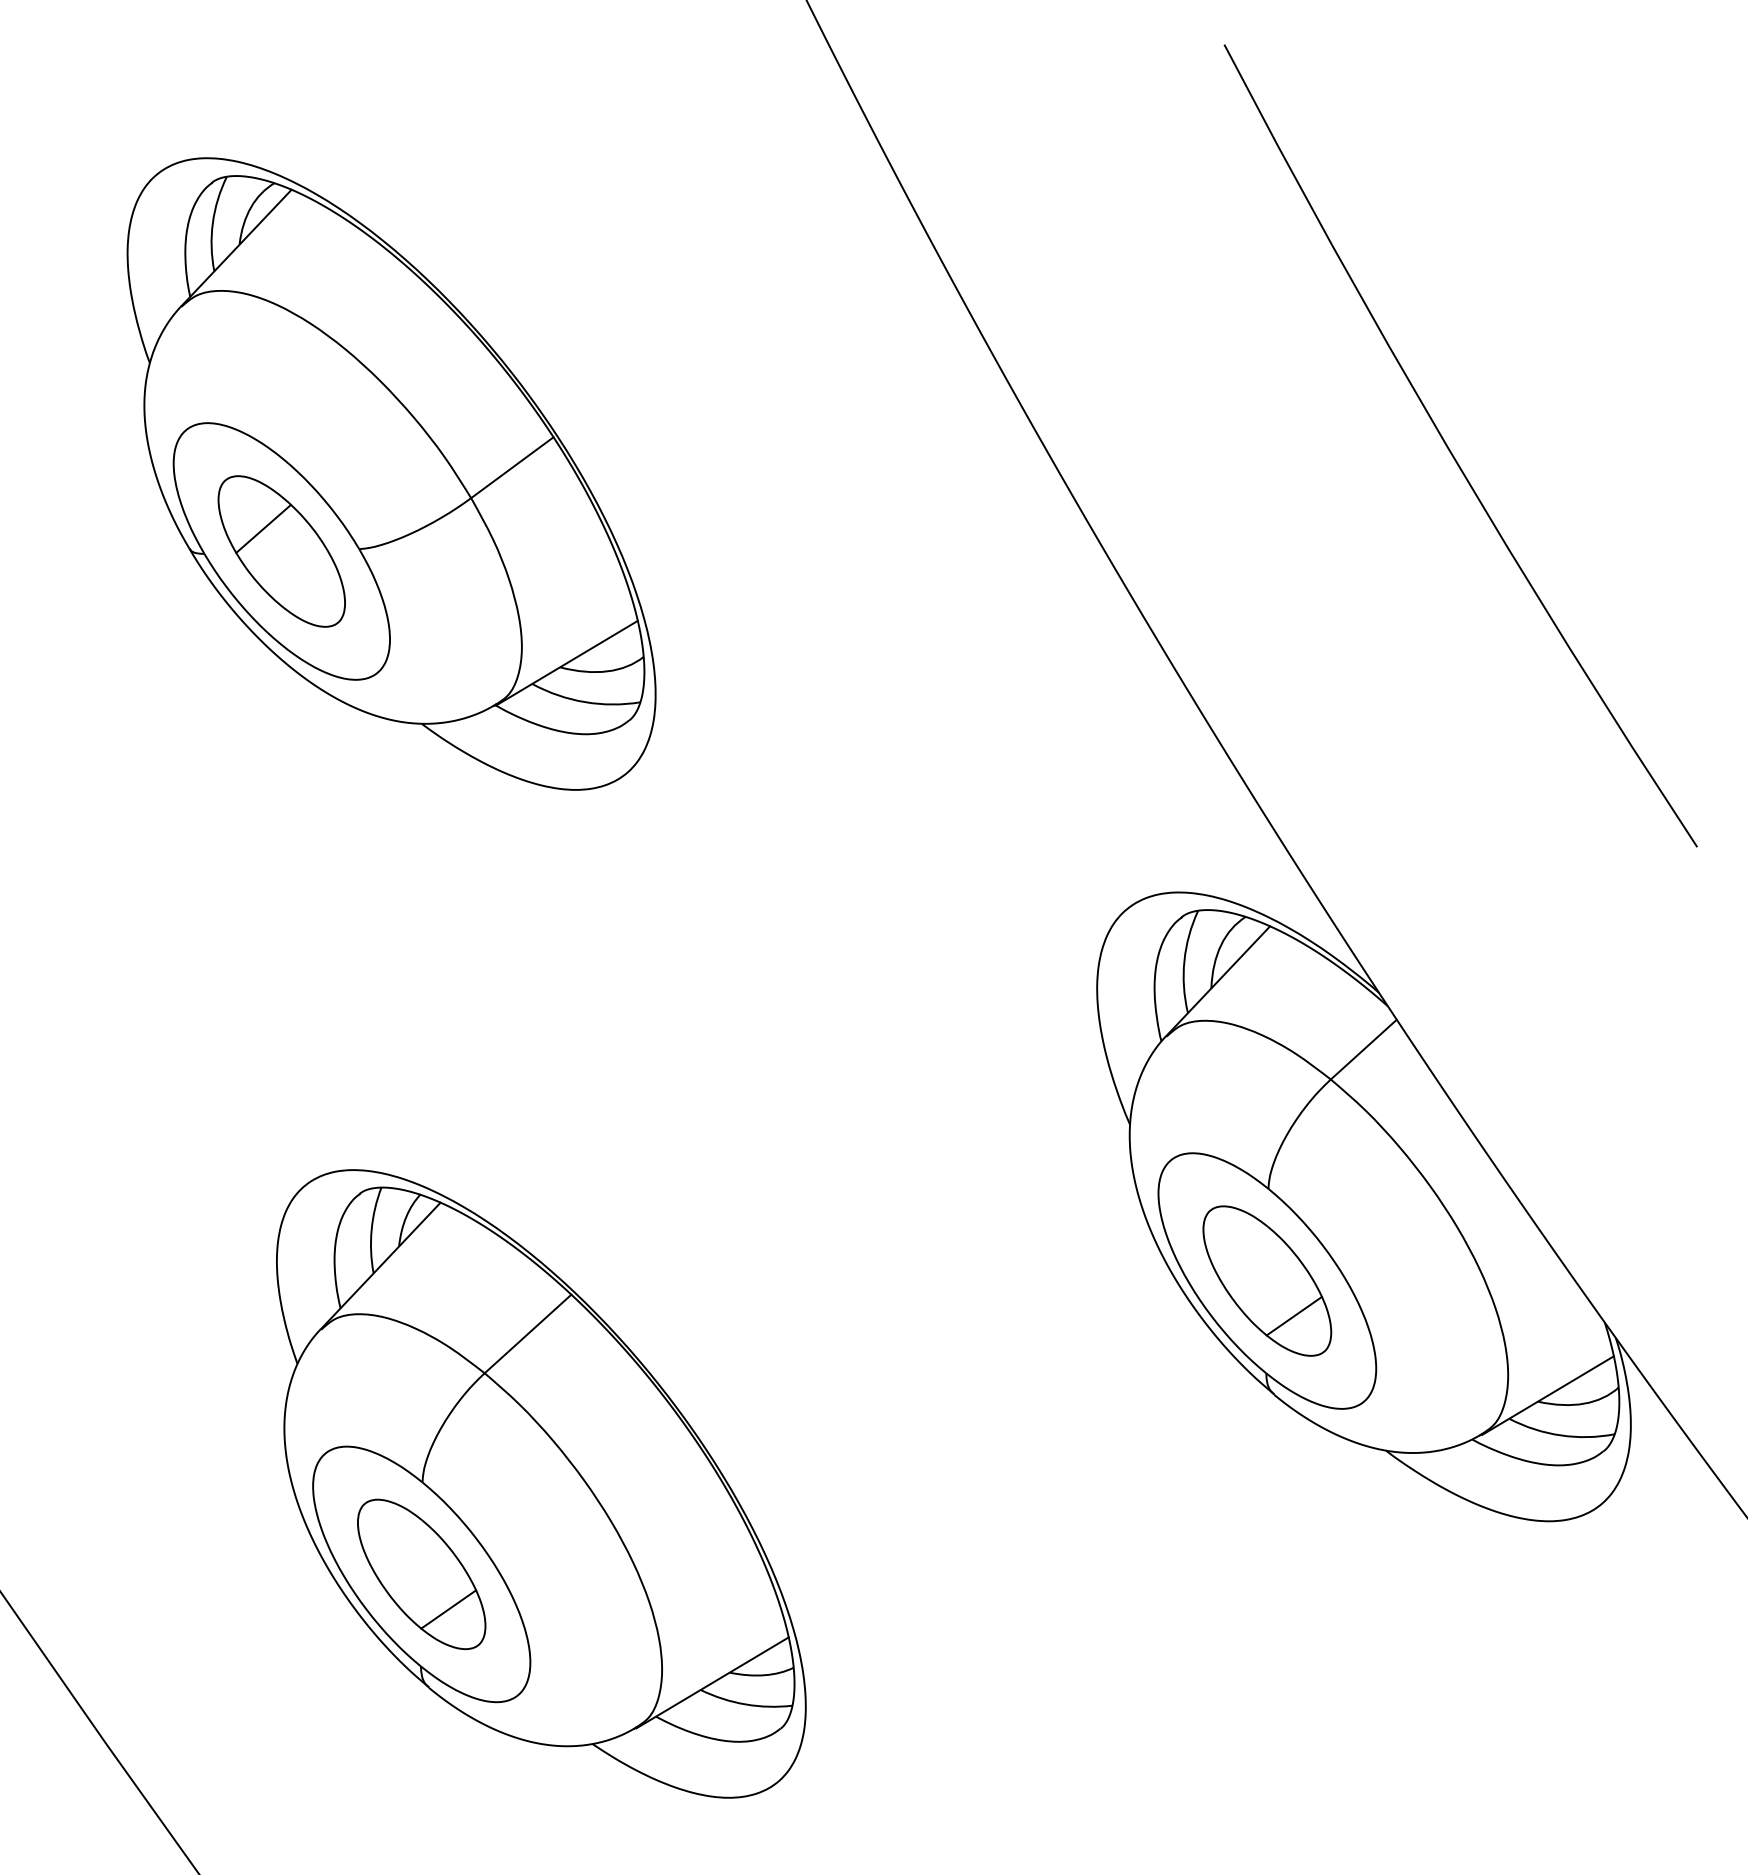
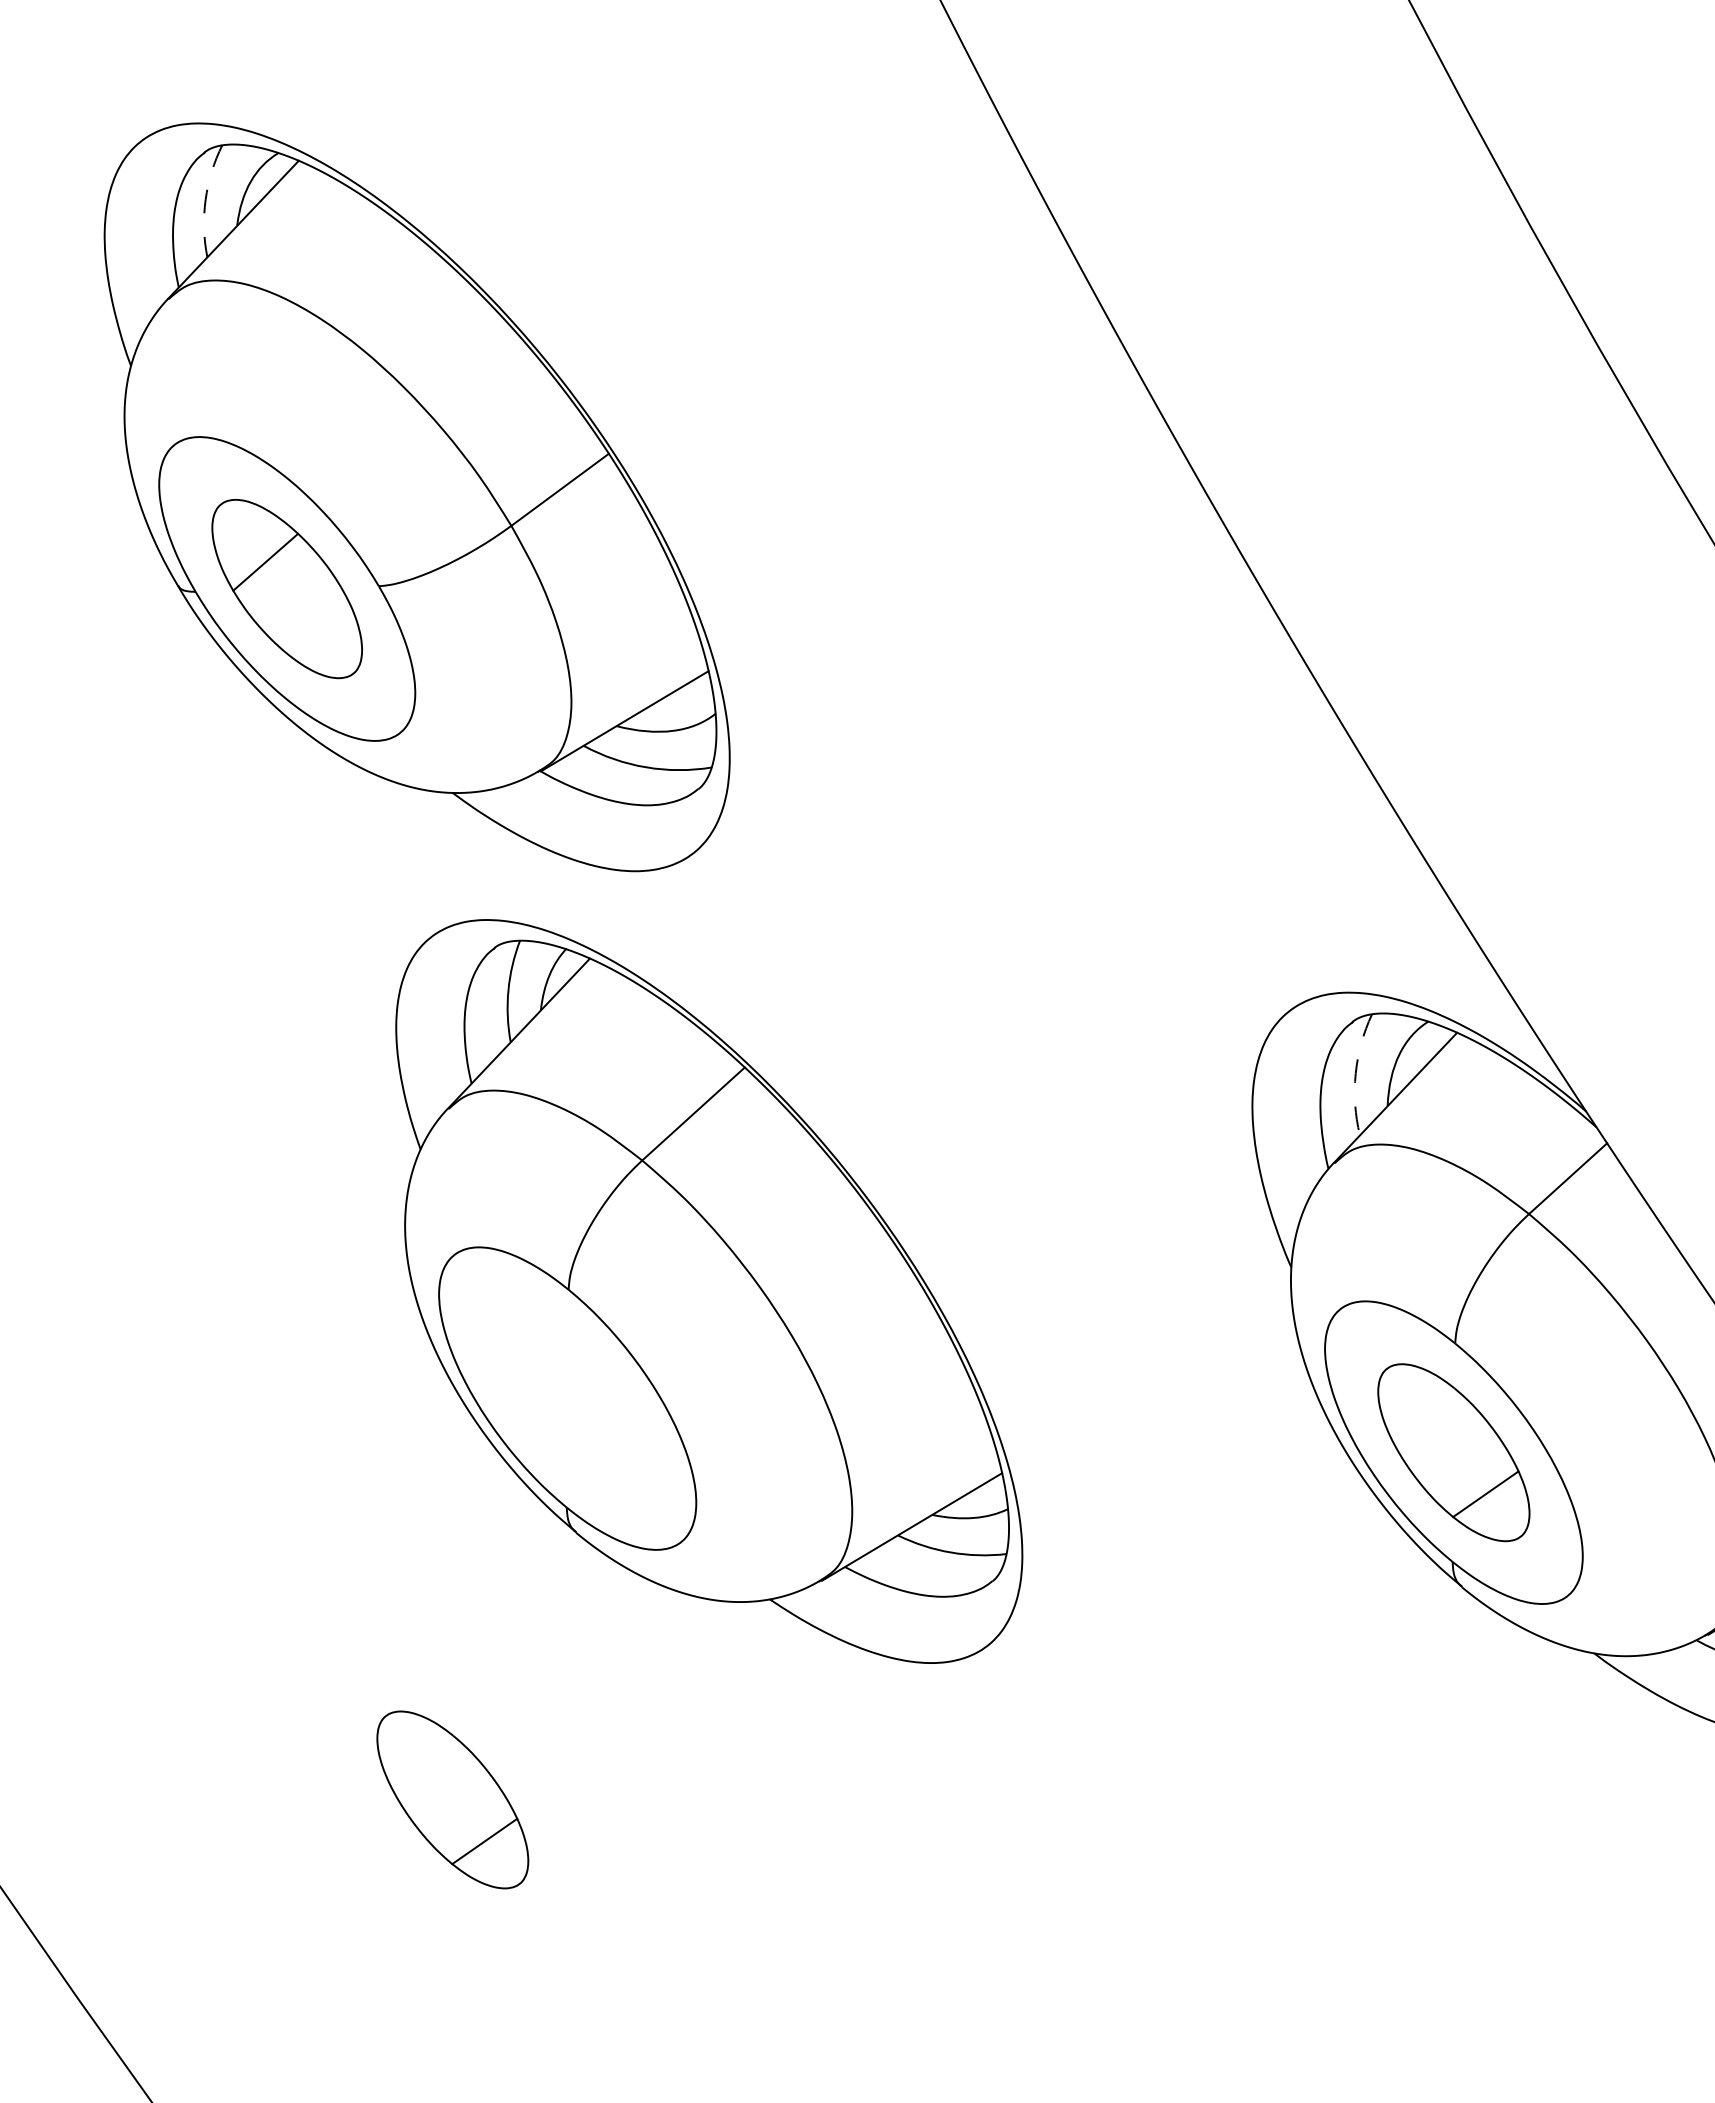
arc: (212, 222) -> (205, 199), solid -> dashed
arc: (1184, 960) -> (1355, 1073), solid -> dashed
part: (541, 1483) -> (709, 1291), moved

